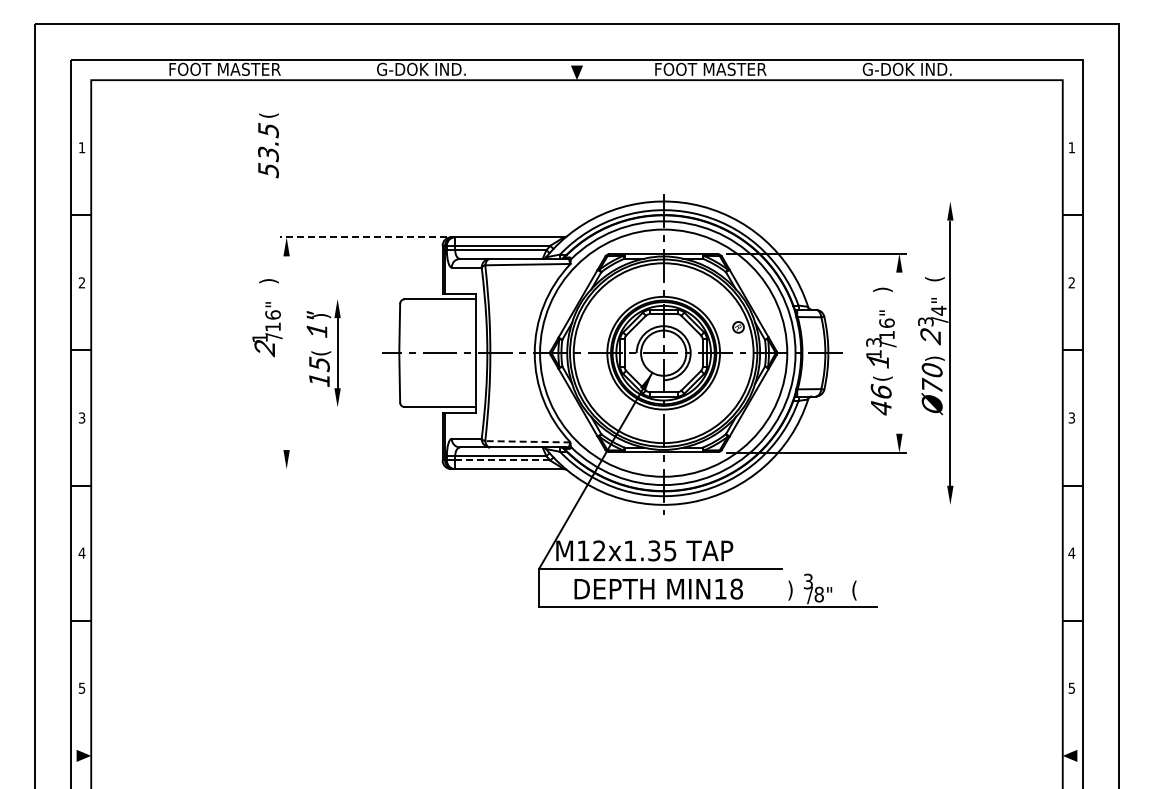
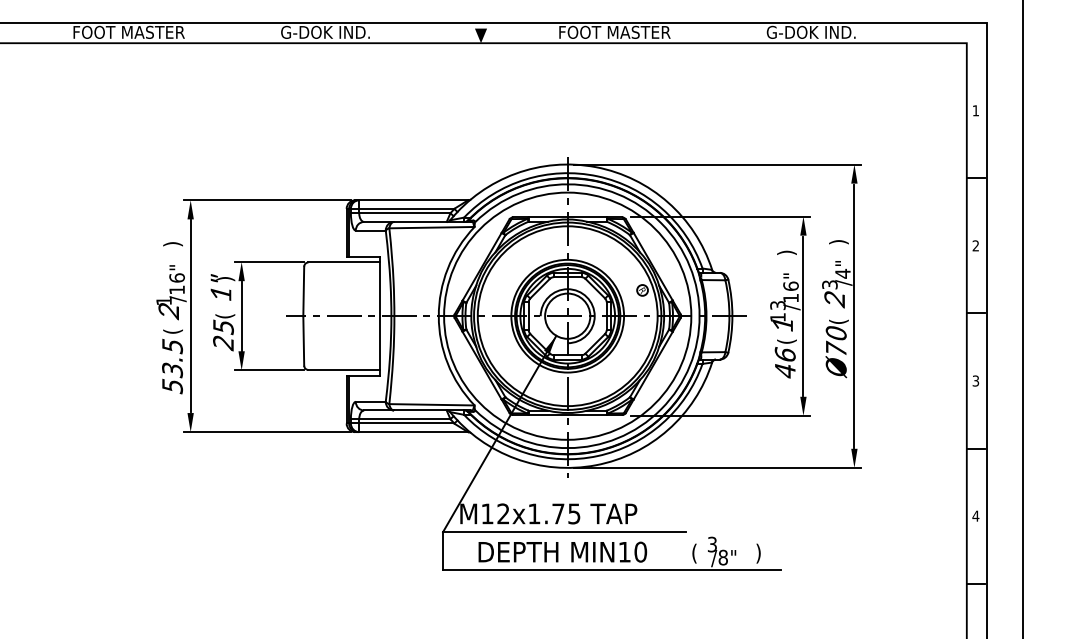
text: (268, 145) -> (172, 361), moved
line: (813, 201) -> (717, 164), added
line: (362, 237) -> (266, 200), dashed -> solid
text: (934, 279) -> (838, 242), ( -> )
line: (365, 299) -> (269, 262), added
line: (899, 352) -> (803, 315), added
line: (286, 353) -> (190, 316), added
text: (934, 358) -> (838, 321), ) -> (
text: (319, 380) -> (223, 343), 15 -> 25
line: (365, 407) -> (269, 370), added
line: (527, 441) -> (431, 404), dashed -> solid
line: (502, 460) -> (406, 423), dashed -> solid
line: (363, 469) -> (267, 432), added
line: (813, 504) -> (717, 467), added
text: (654, 550) -> (558, 513), M12x1.35 -> M12x1.75
text: (736, 589) -> (640, 552), MIN18 -> MIN10
text: (790, 590) -> (694, 553), ) -> (
text: (854, 590) -> (758, 553), ( -> )

